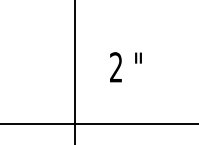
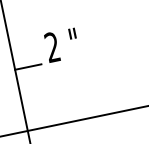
line: (88, 61) -> (28, 66), added
text: (125, 67) -> (61, 45), moved

